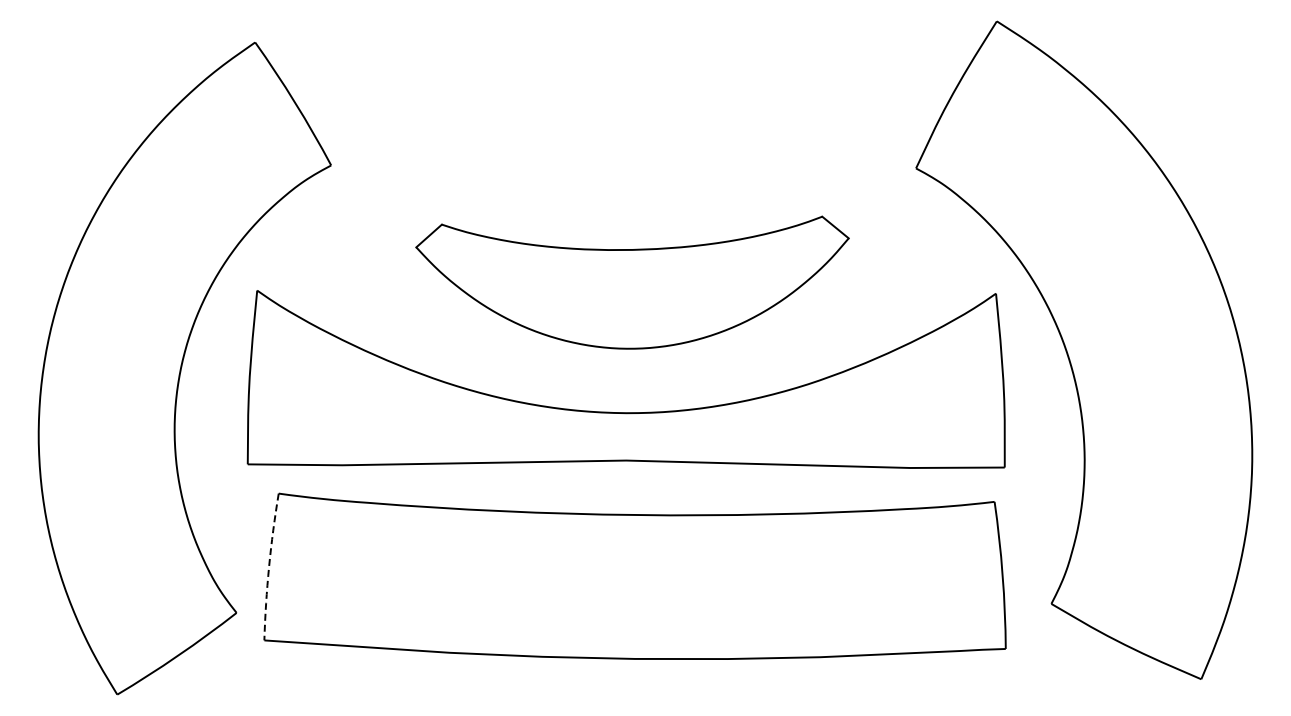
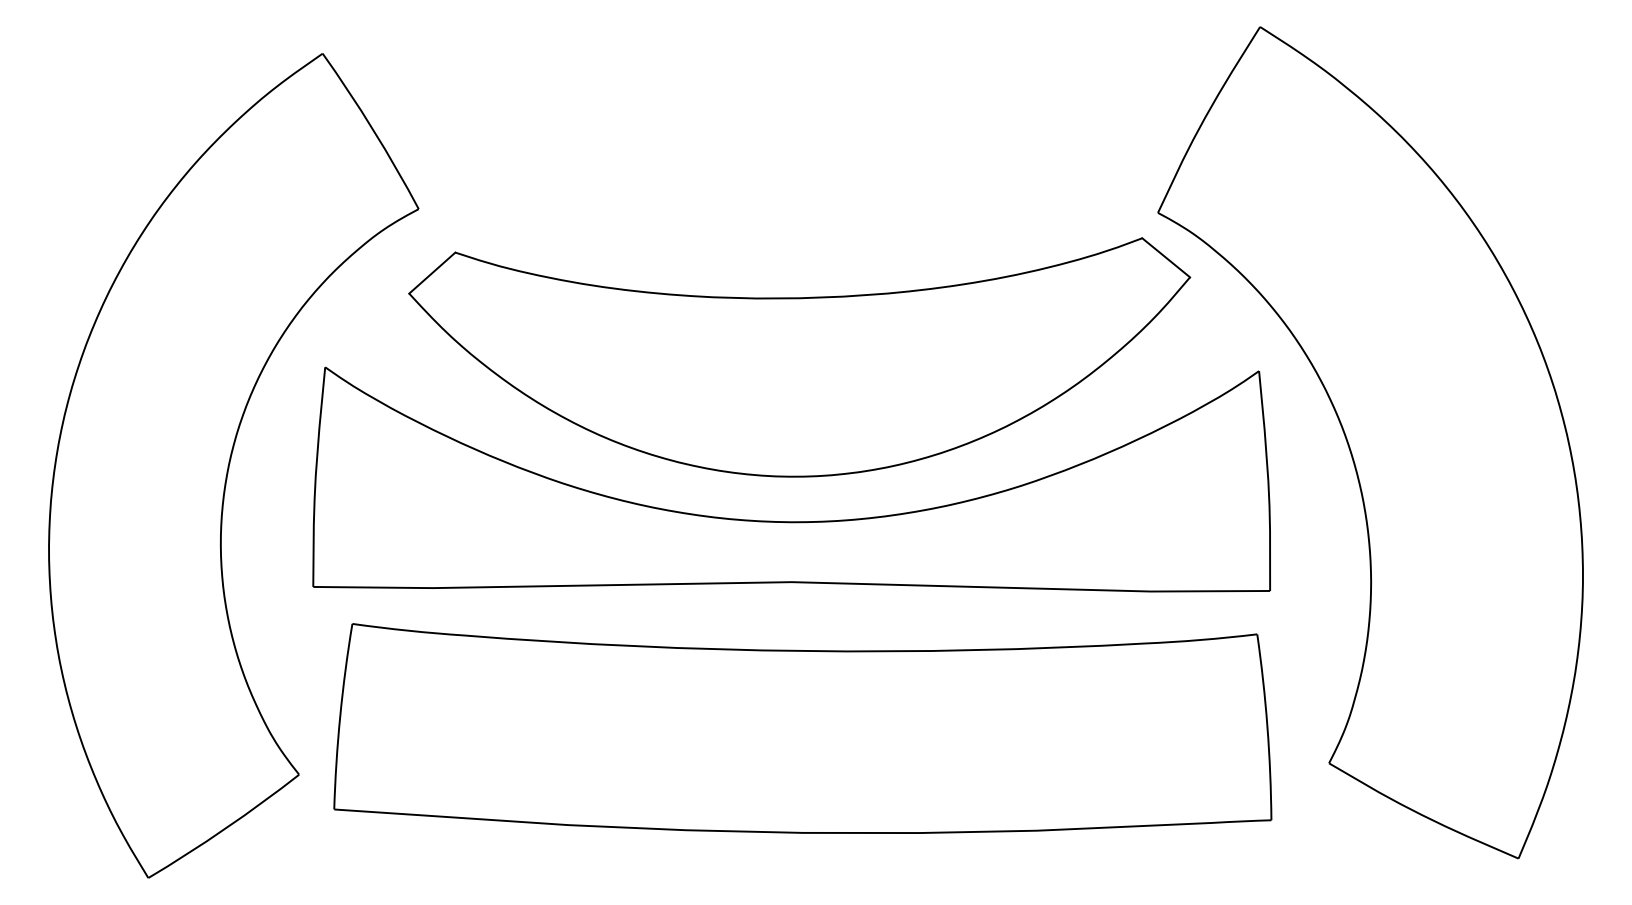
part: (632, 282) -> (799, 357), size x1.43
arc: (269, 566) -> (340, 716), dashed -> solid

